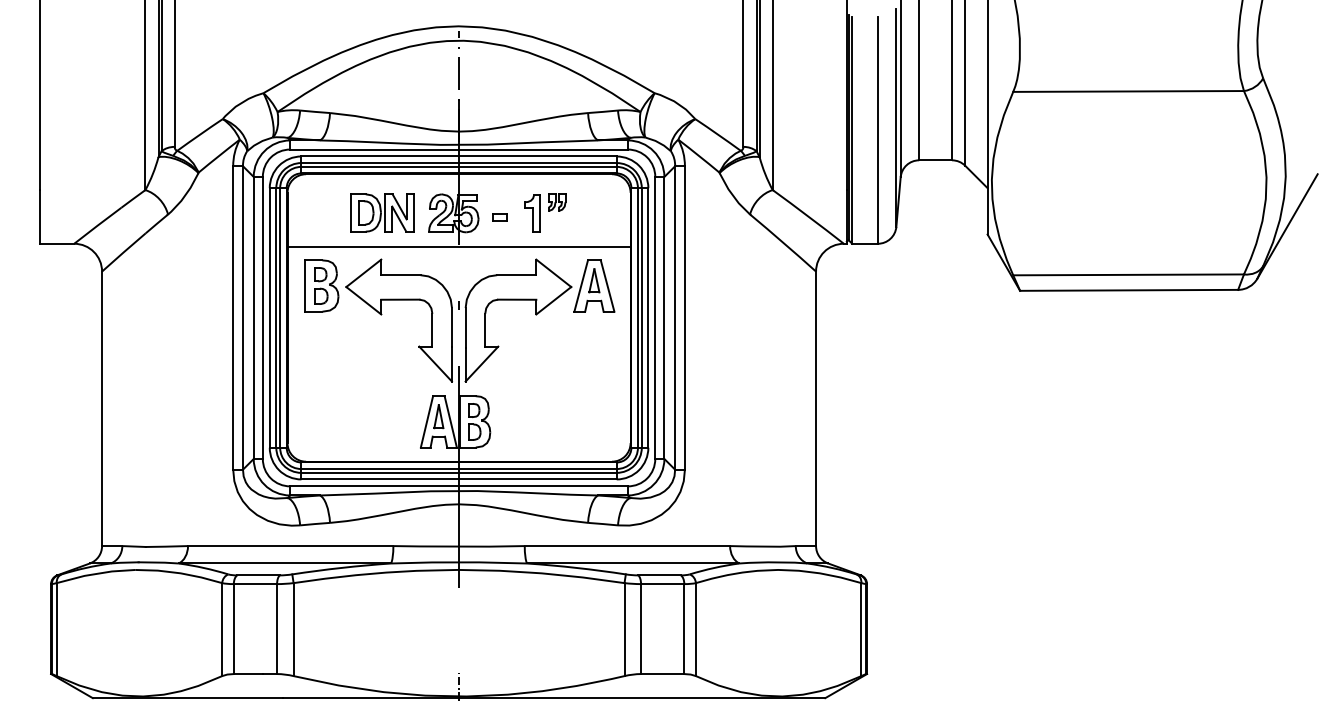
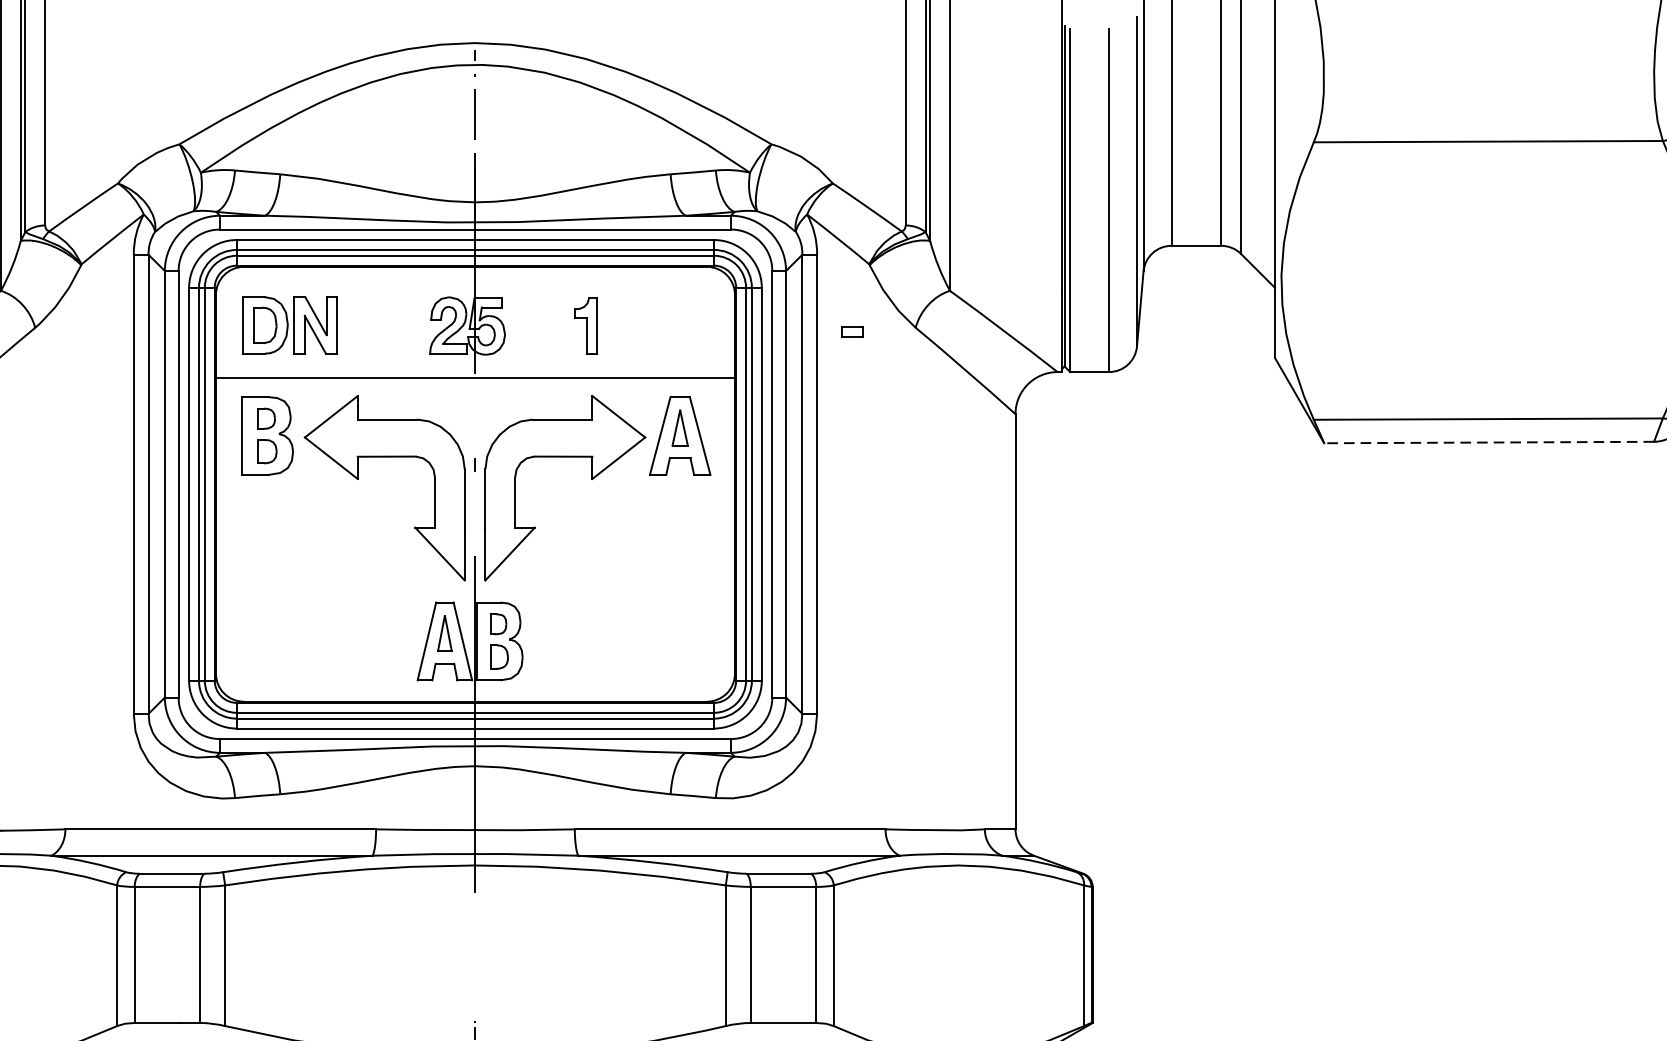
part: (557, 202) -> (624, 309), removed
part: (382, 212) -> (290, 324), moved
part: (499, 217) -> (851, 332), moved
line: (1128, 290) -> (1488, 442), solid -> dashed

